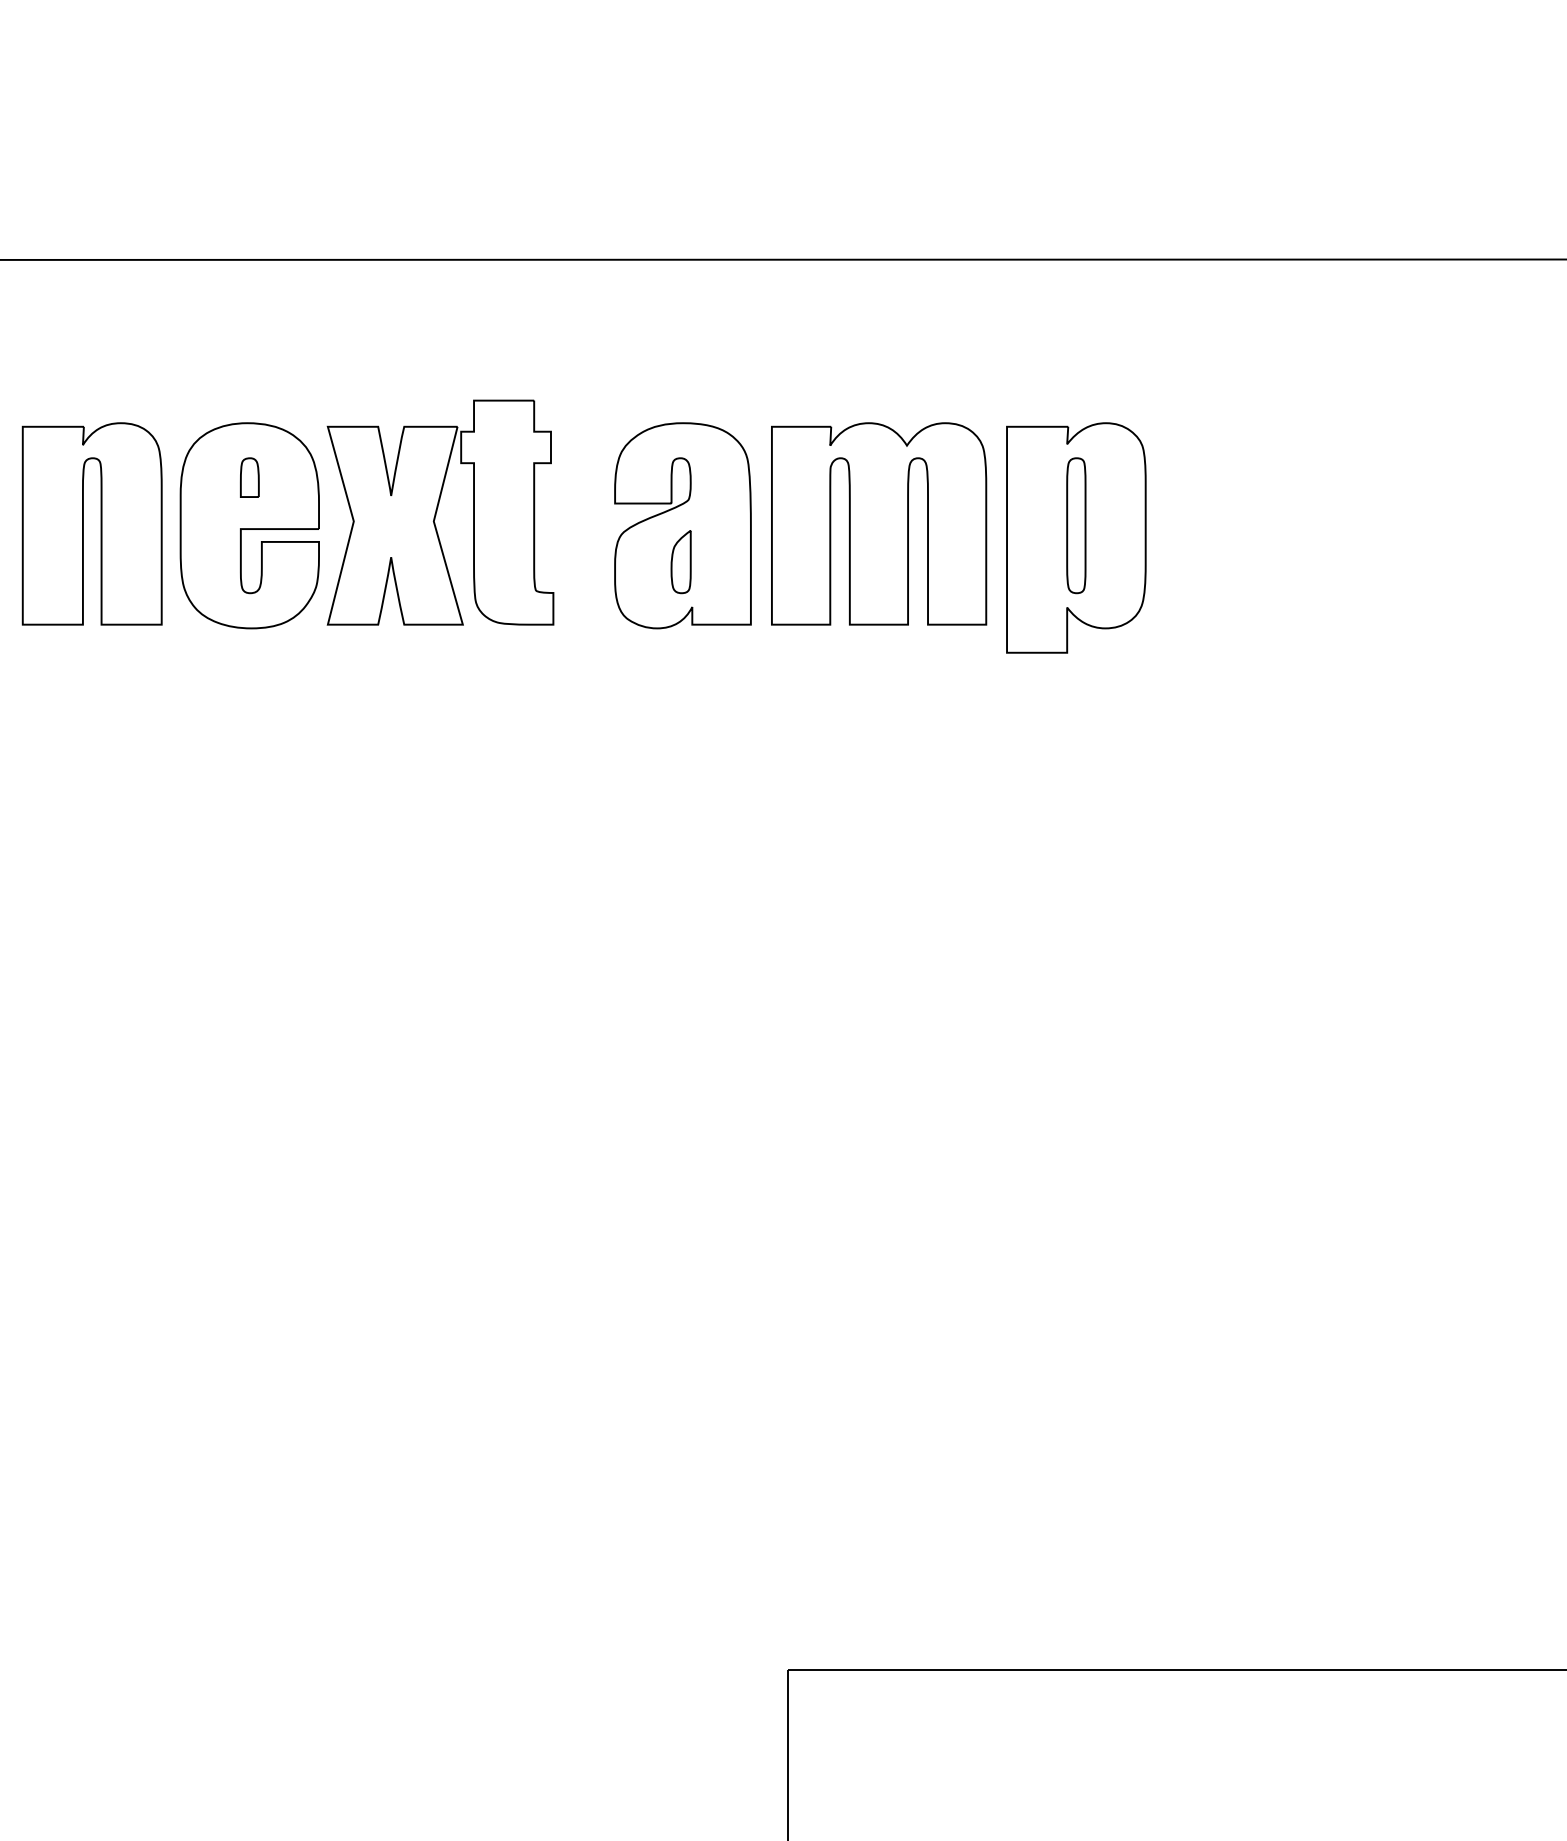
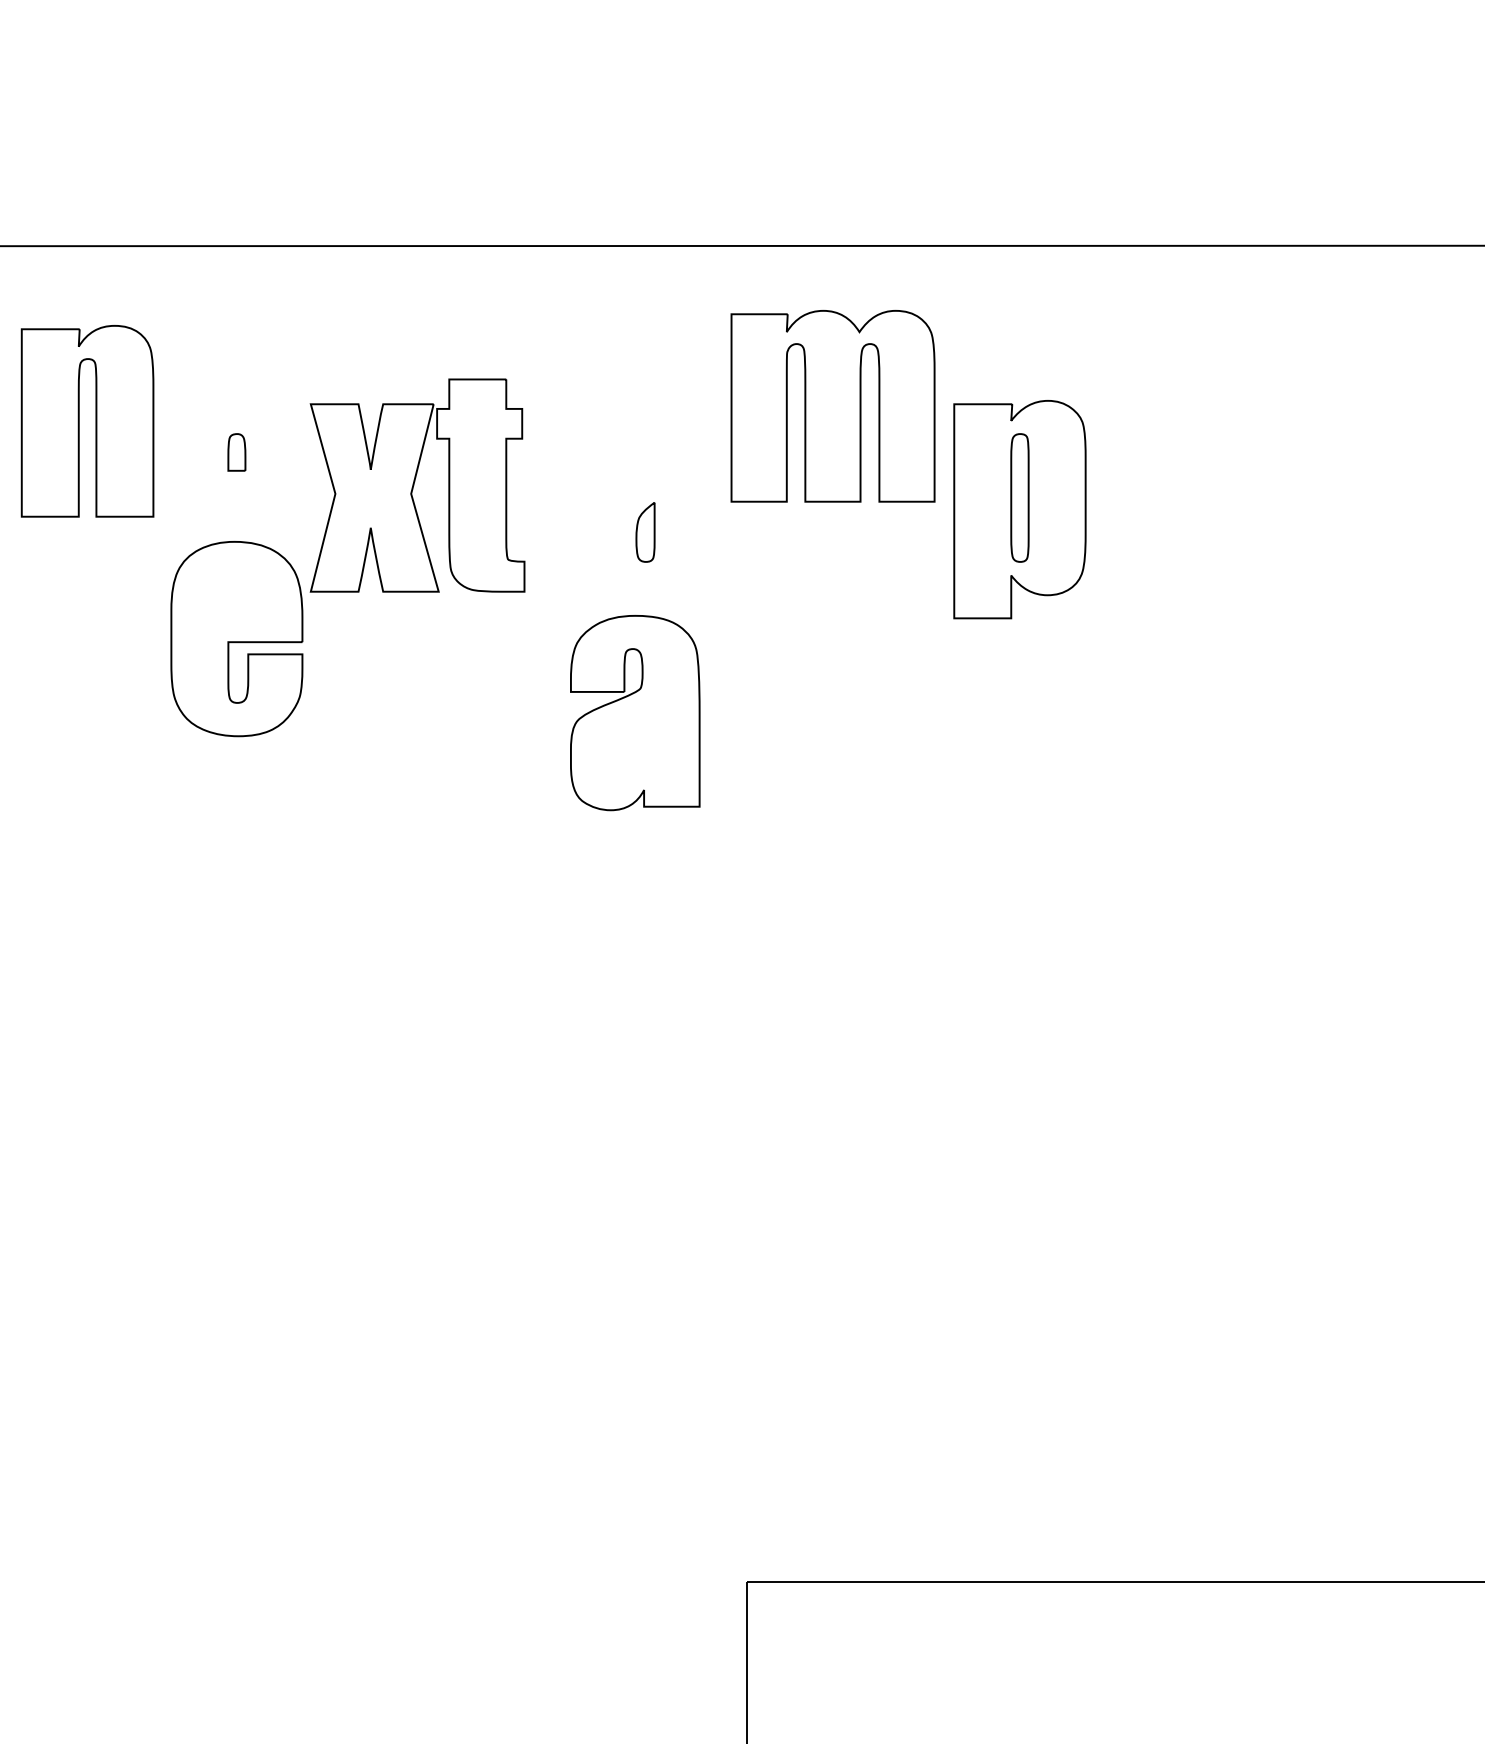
part: (83, 524) -> (79, 421), moved
part: (878, 524) -> (832, 406), moved
part: (249, 526) -> (236, 639), moved
part: (683, 526) -> (635, 713), moved

